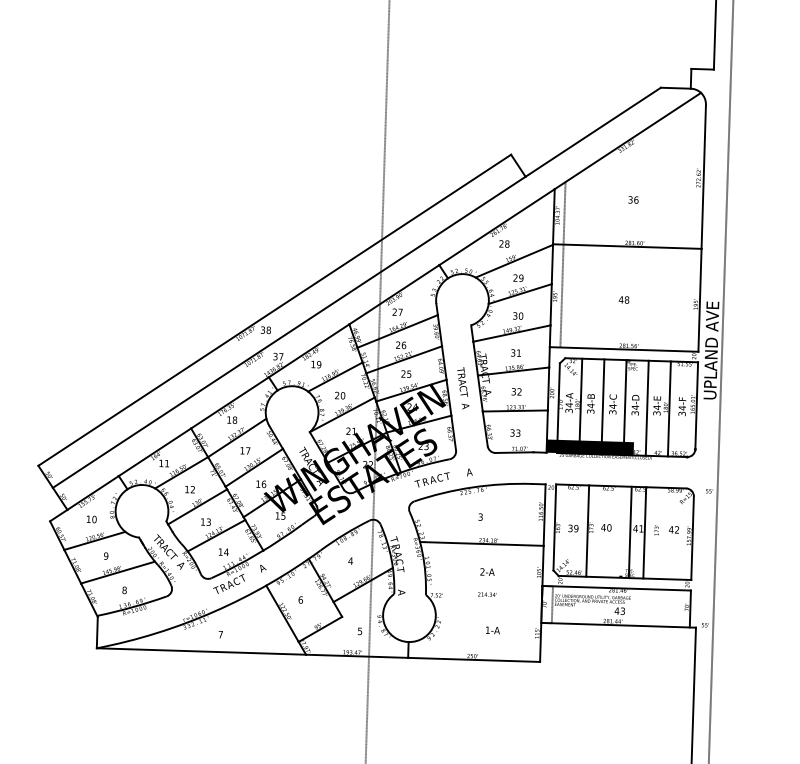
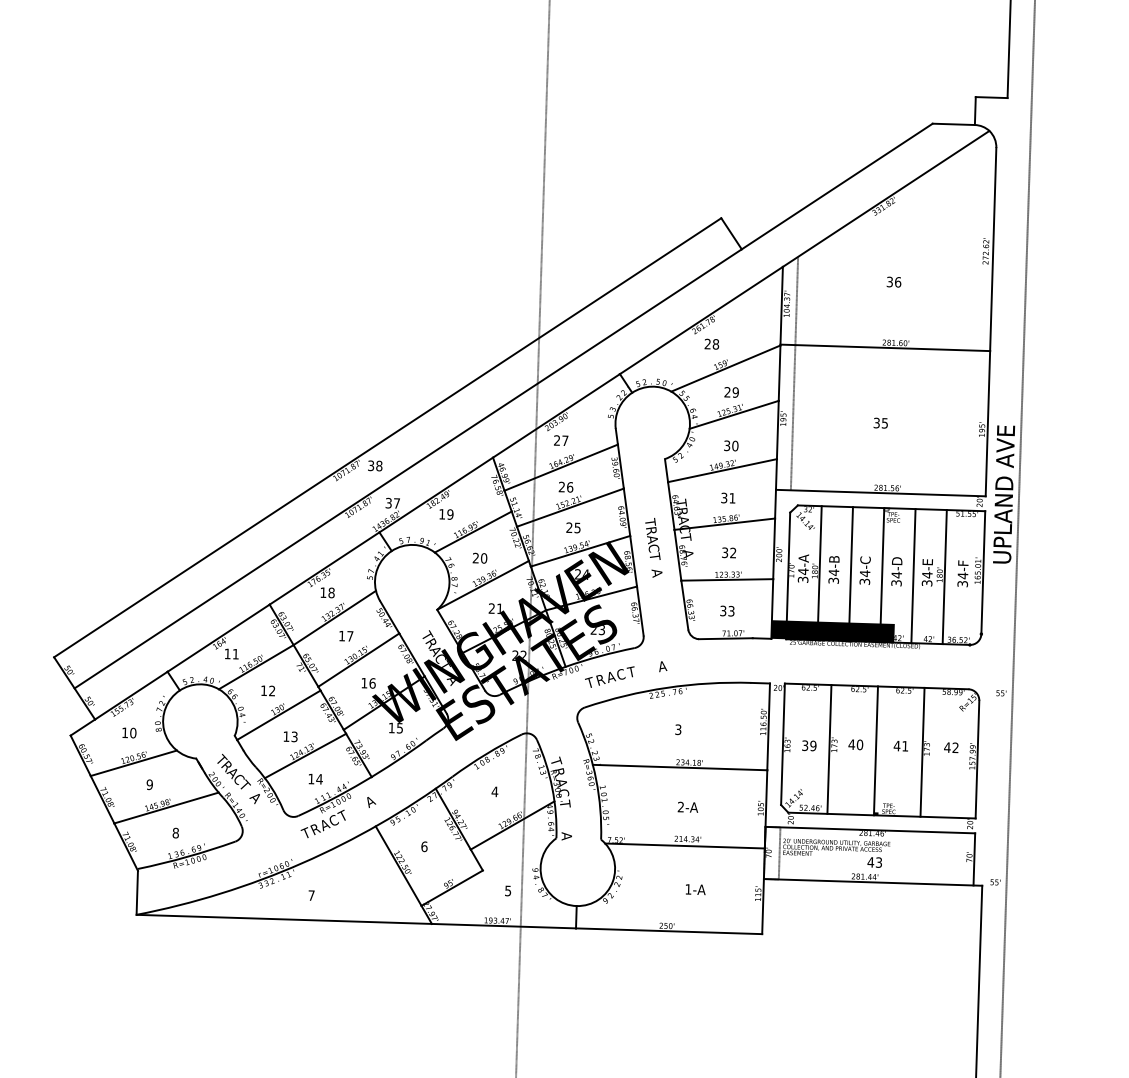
text: (623, 299) -> (880, 422), 48 -> 35
line: (630, 531) -> (922, 751), moved
line: (644, 532) -> (875, 750), moved
line: (485, 599) -> (684, 845), added

